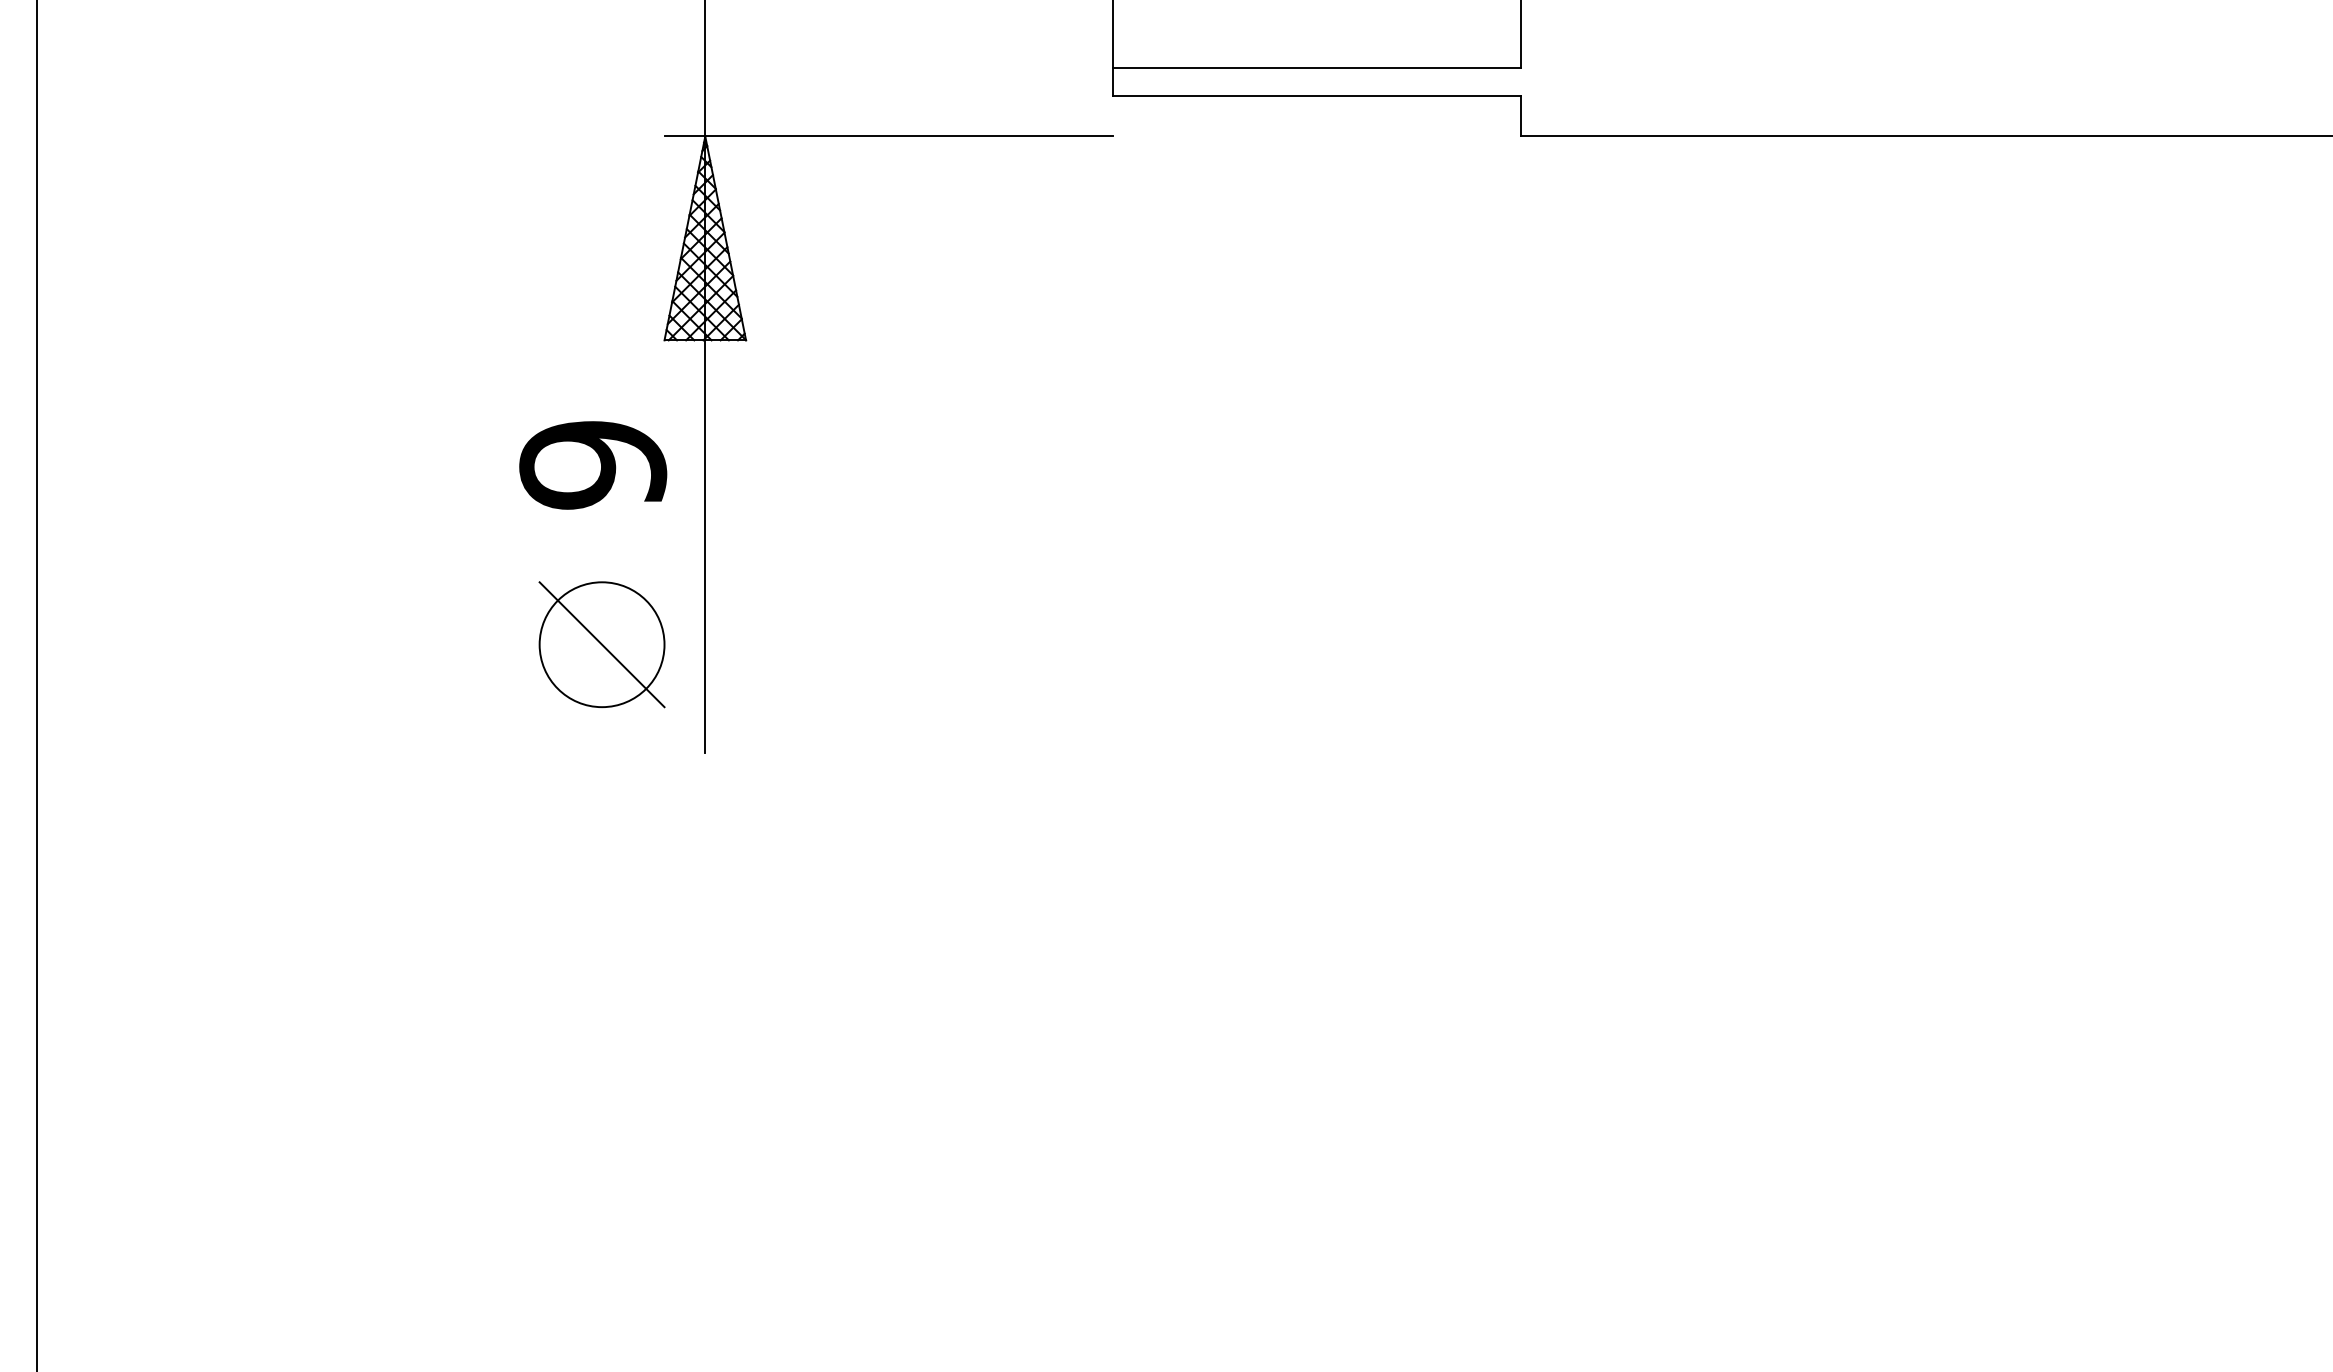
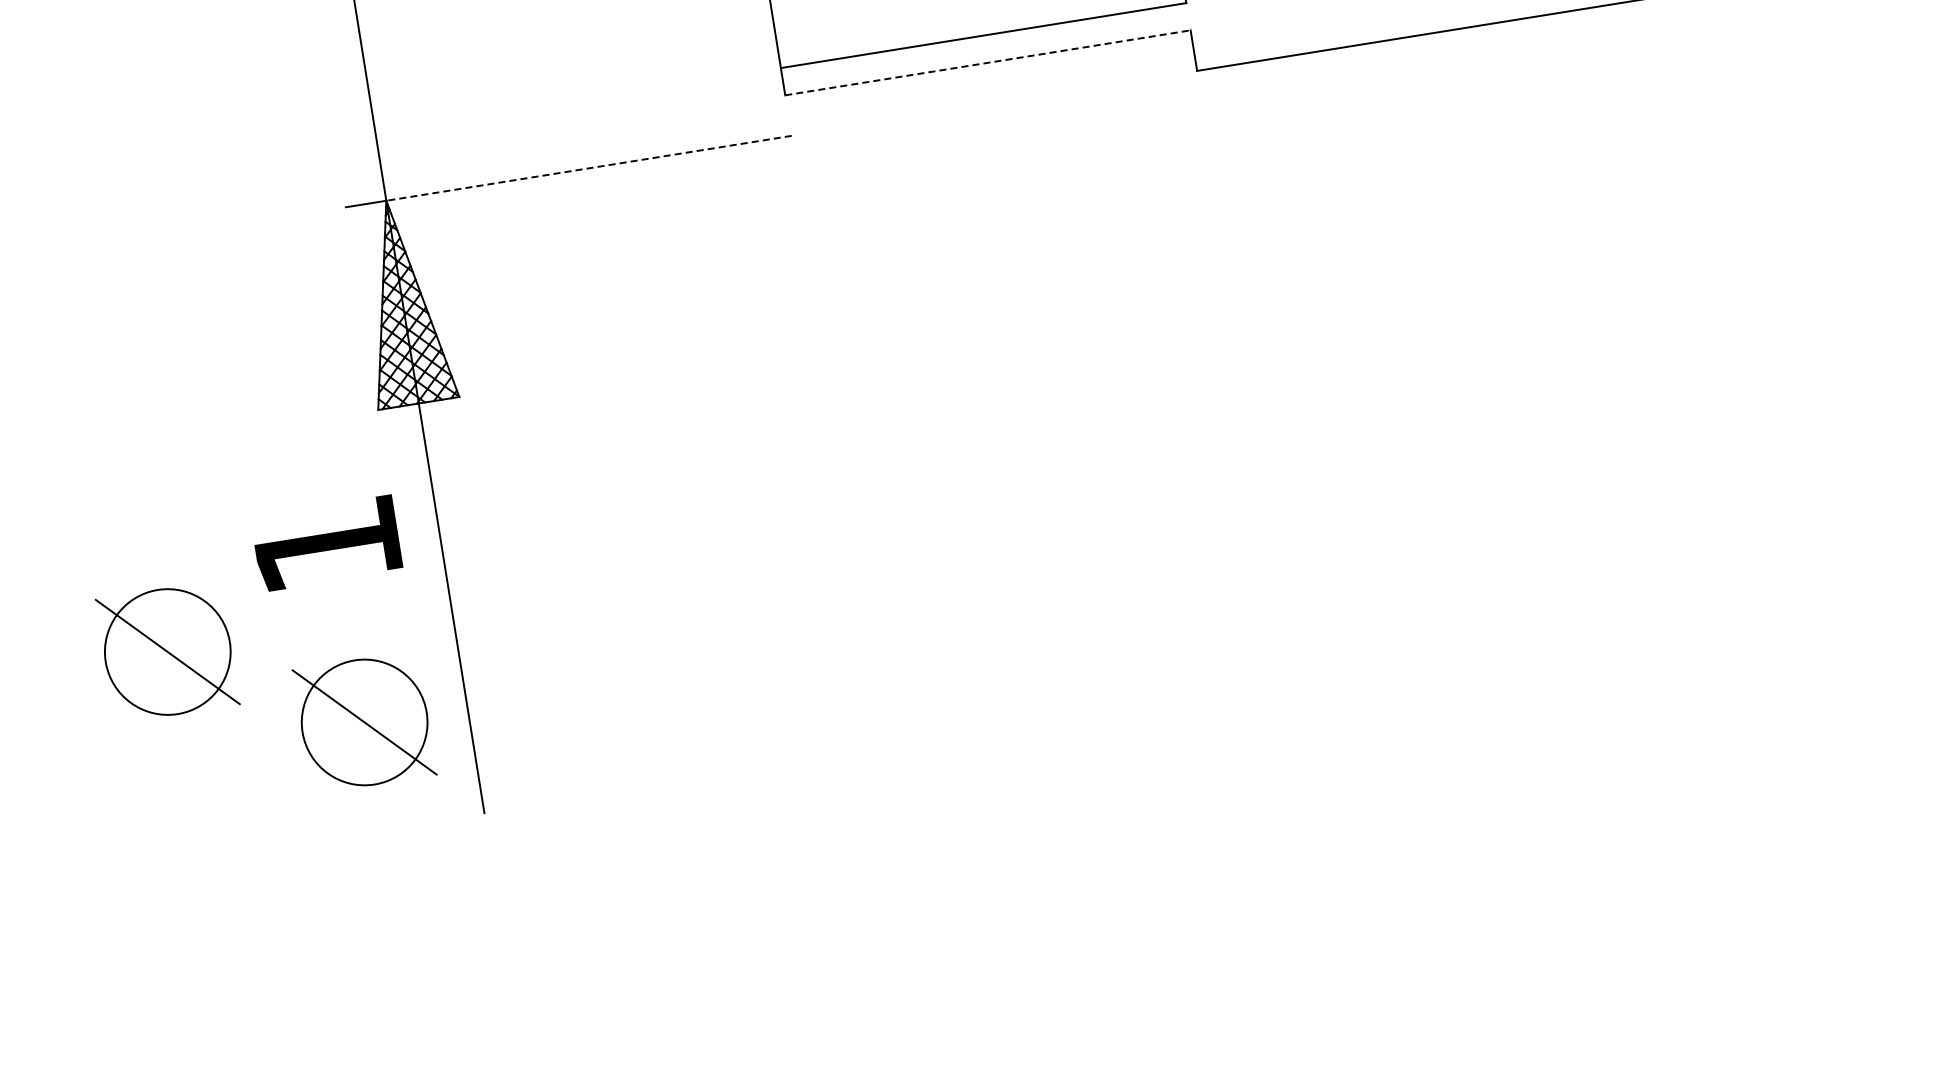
line: (1316, 95) -> (987, 62), solid -> dashed
line: (909, 136) -> (589, 168), solid -> dashed
text: (593, 465) -> (327, 545), 9 -> 1
part: (419, 544) -> (167, 651), added

